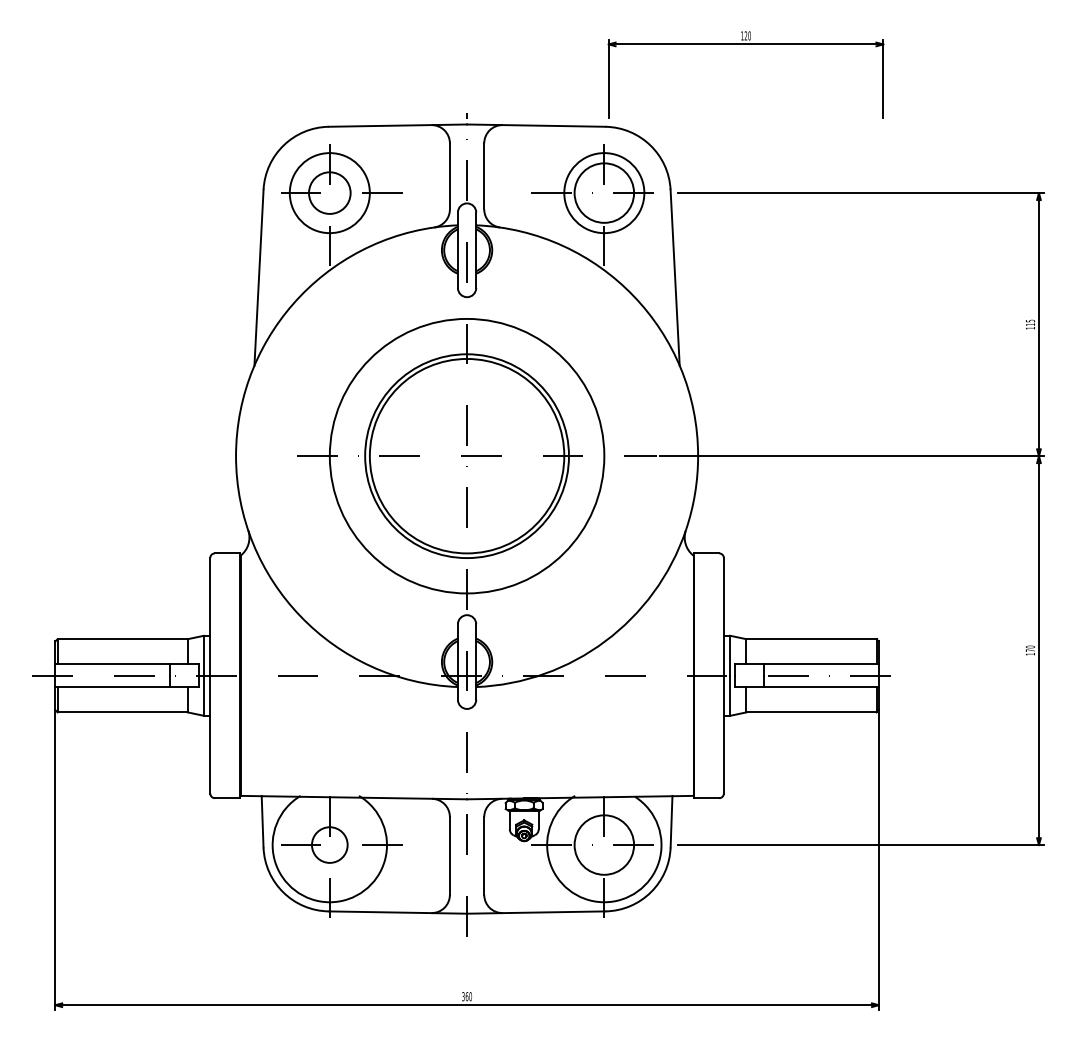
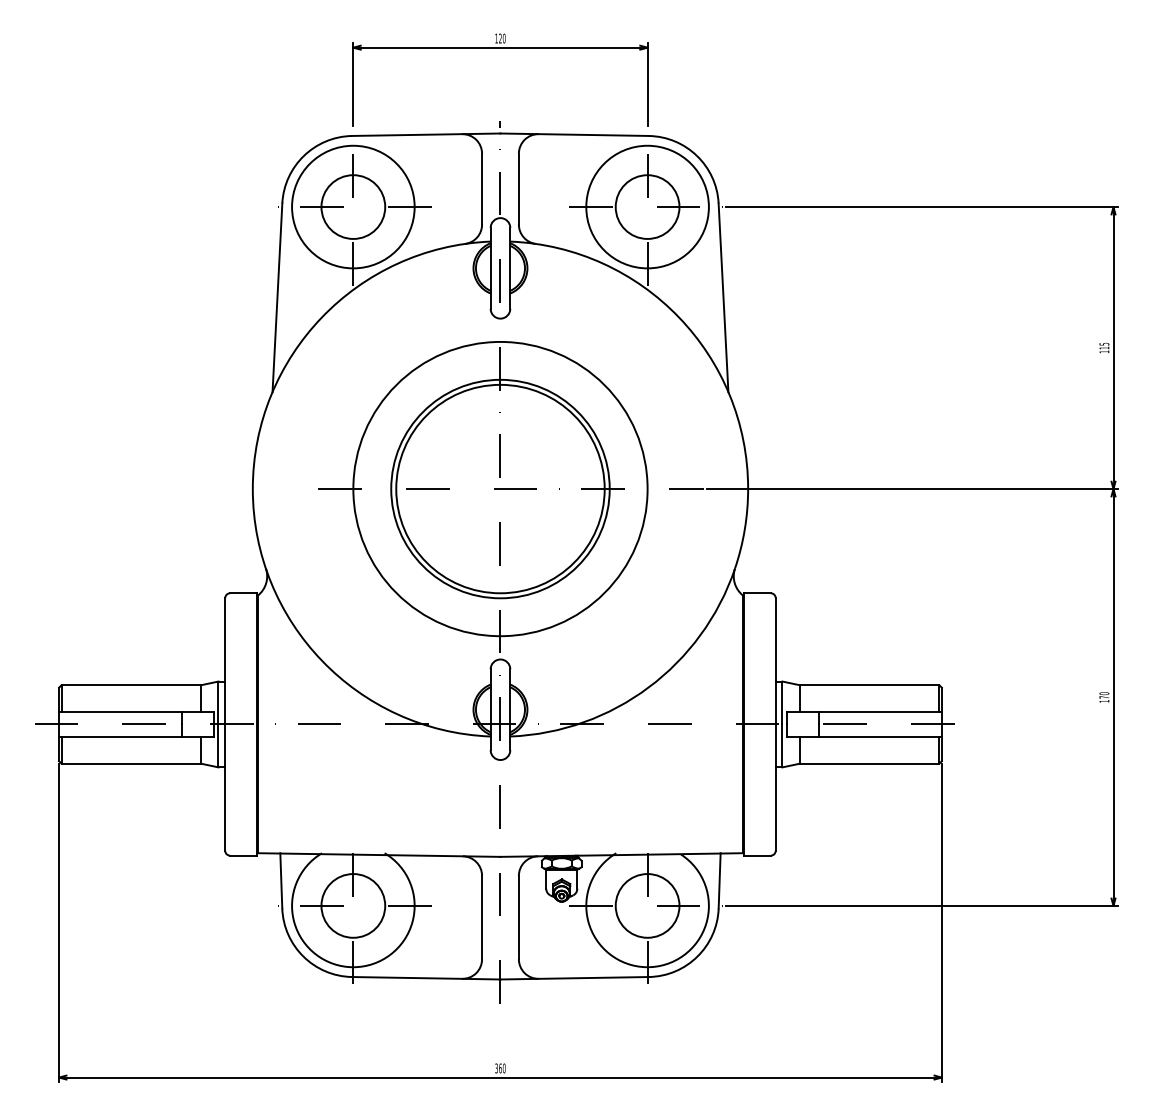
part: (746, 45) -> (500, 48), moved
circle: (329, 192) -> (353, 206), size x1.43
circle: (329, 192) -> (353, 206), size x1.43
circle: (604, 192) -> (647, 206), size x1.43
circle: (329, 844) -> (353, 905), size x1.67

